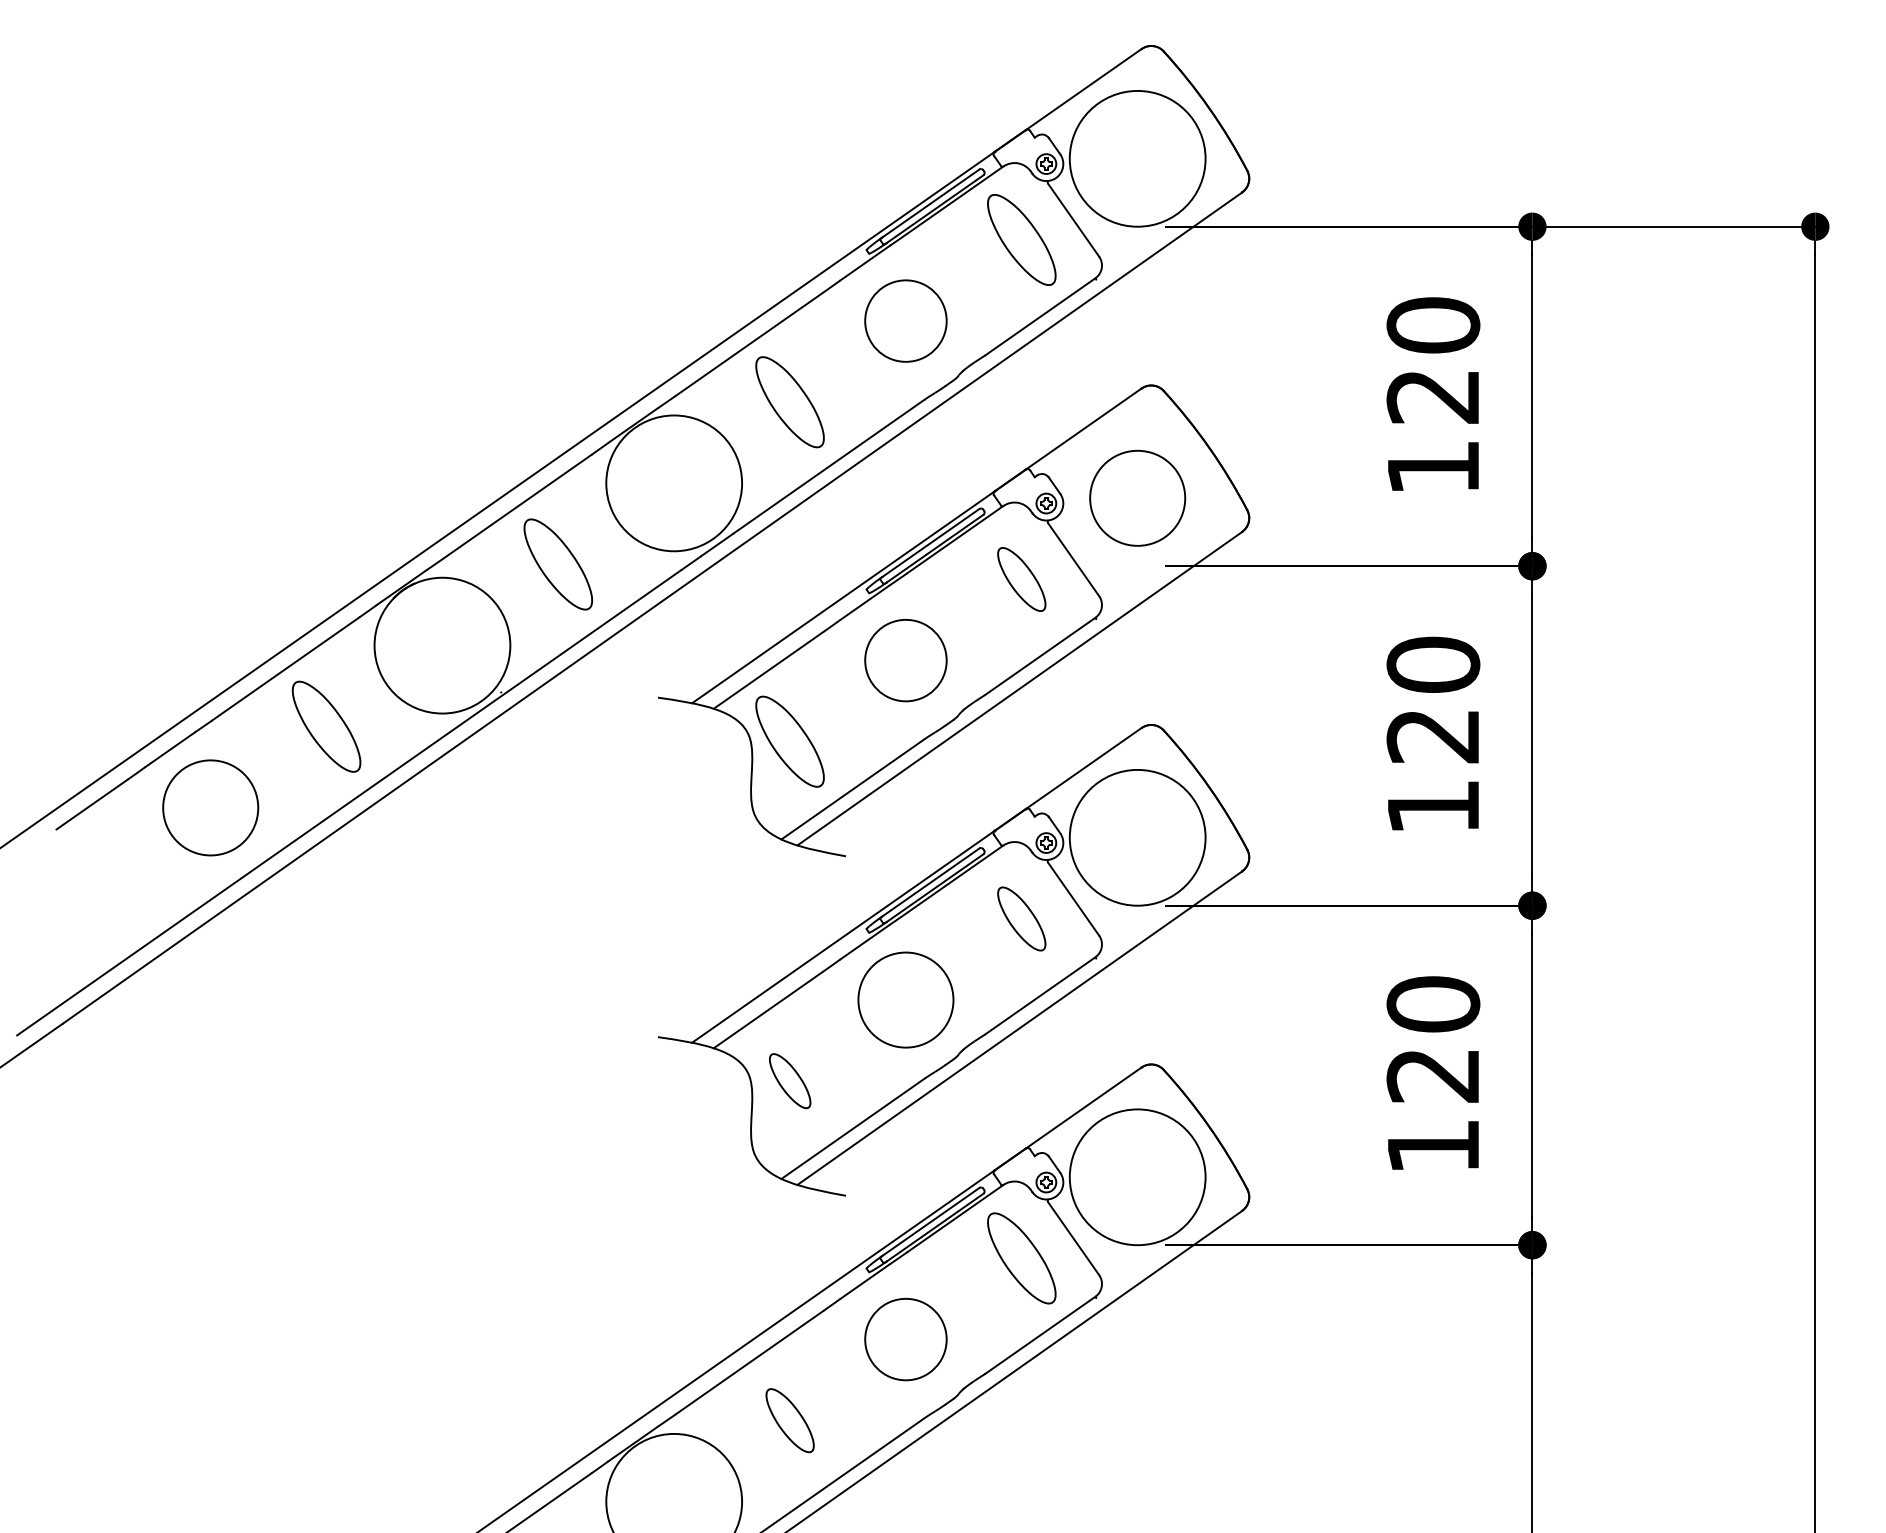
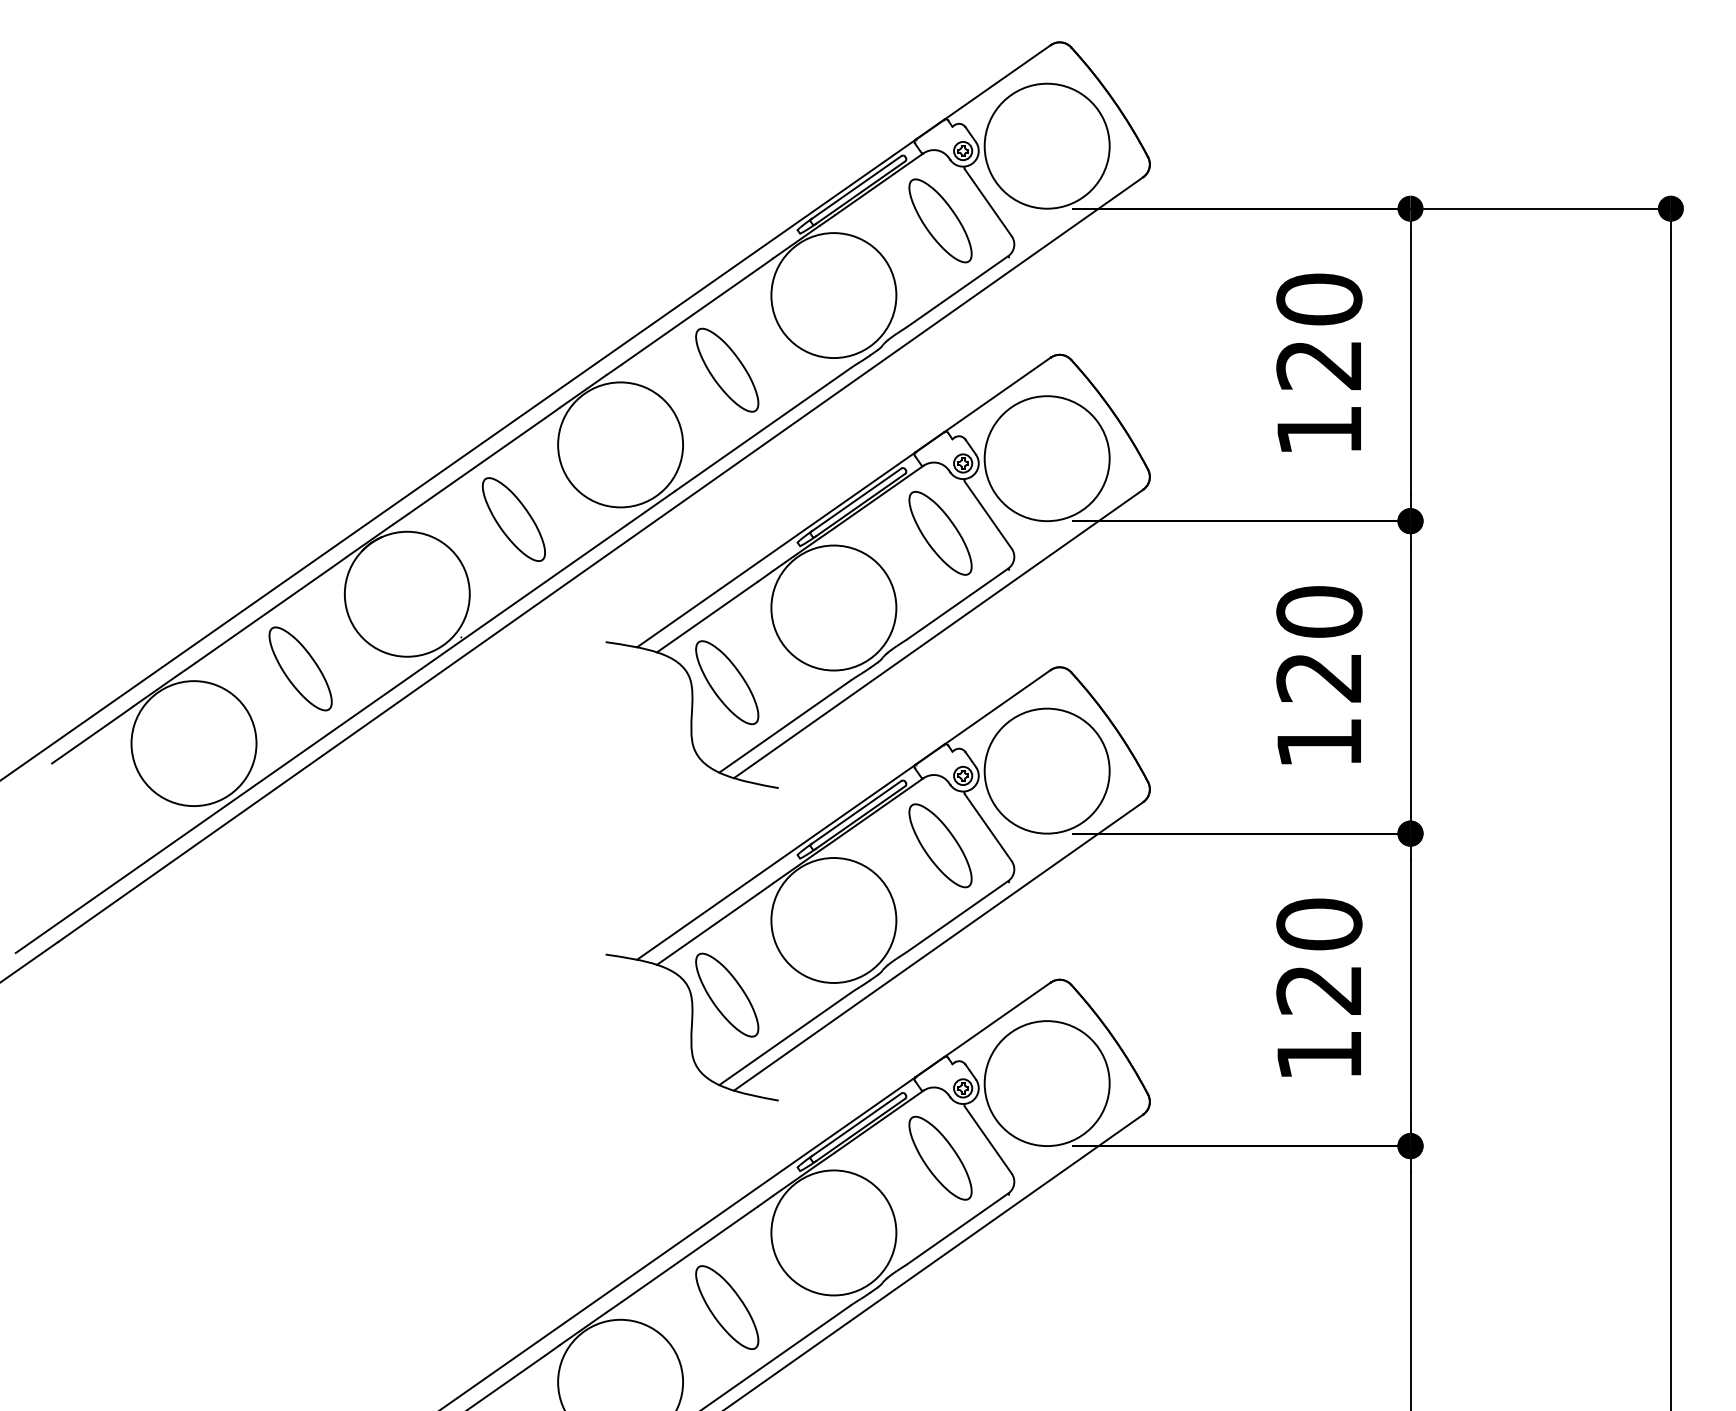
circle: (905, 321) -> (833, 295), size x1.67
circle: (1136, 498) -> (1046, 458), size x1.43
part: (1021, 579) -> (940, 533), size x1.43
circle: (905, 660) -> (833, 607), size x1.67
circle: (210, 807) -> (193, 743), size x1.43
part: (1021, 918) -> (940, 845), size x1.43
circle: (905, 1000) -> (833, 920), size x1.43
part: (790, 1080) -> (727, 994), size x1.67
circle: (905, 1339) -> (833, 1232), size x1.67
part: (790, 1420) -> (727, 1307), size x1.43

